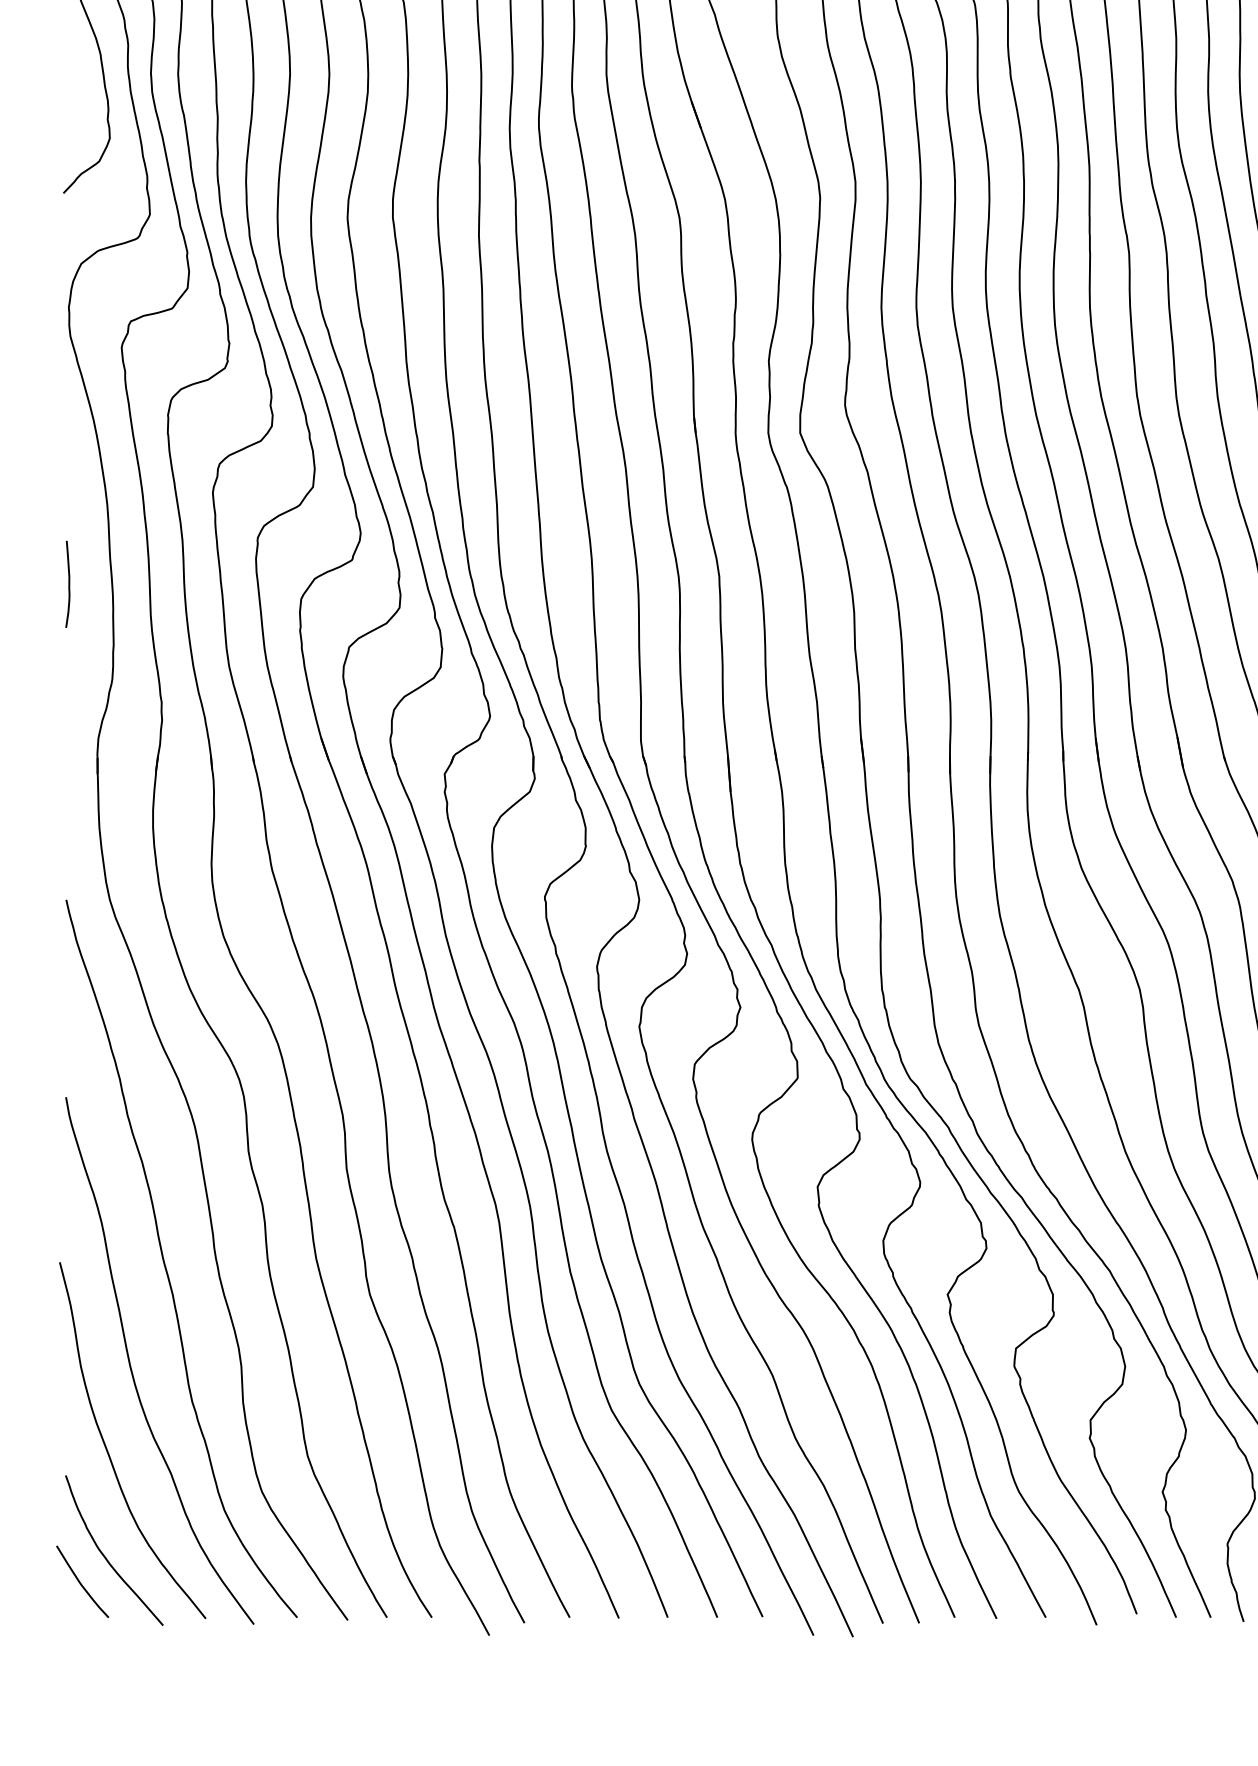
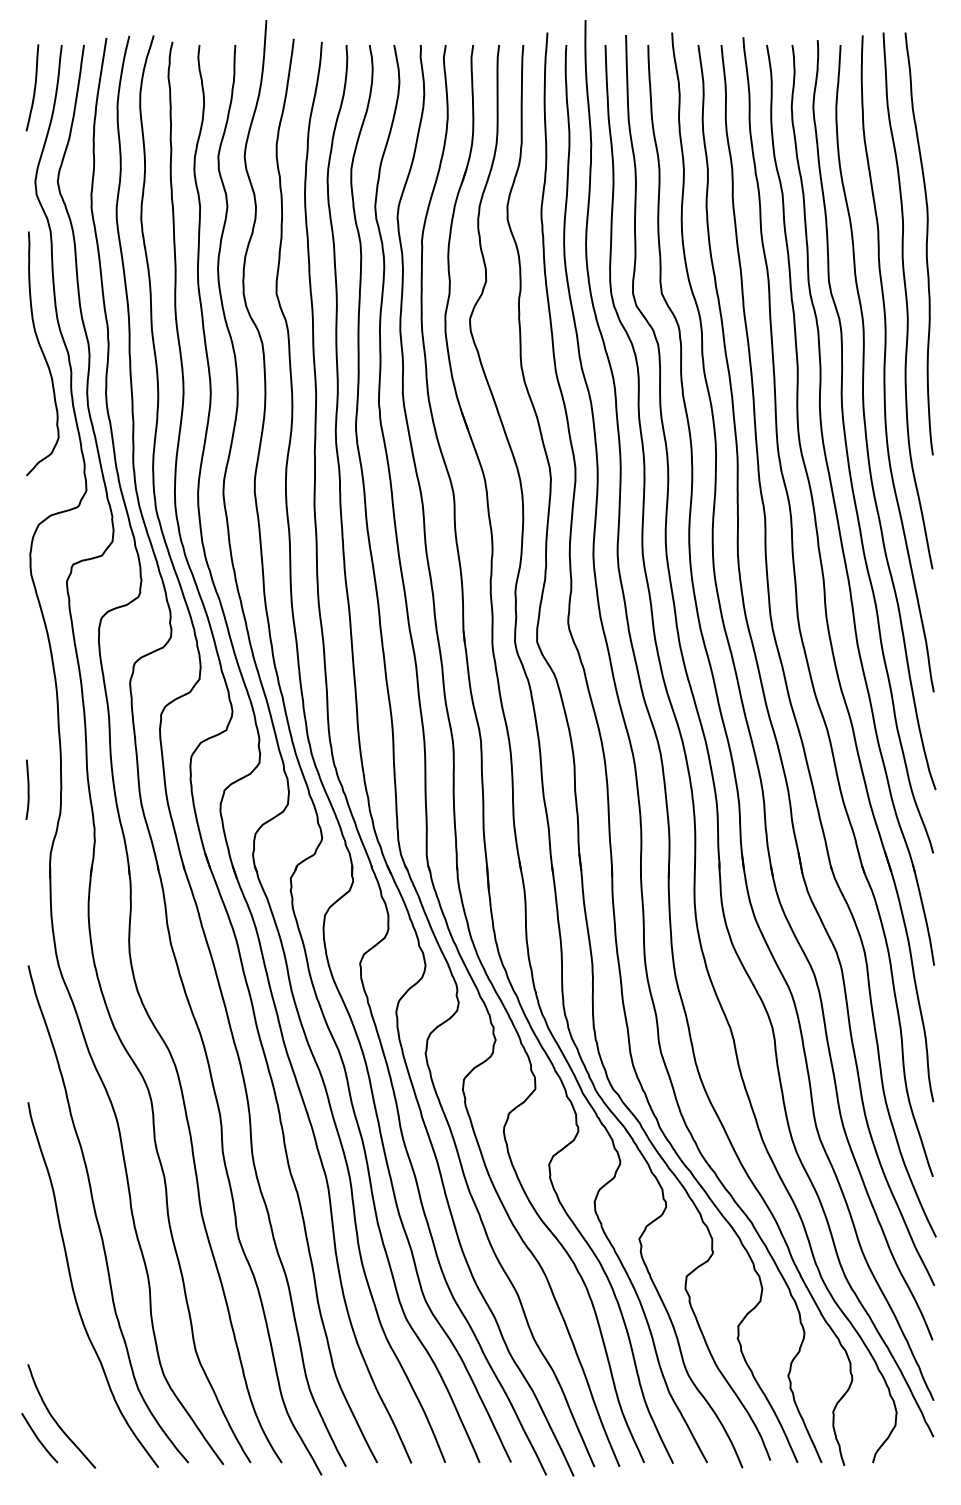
curve: (67, 583) -> (27, 789), moved
curve: (108, 1448) -> (57, 1345), removed

